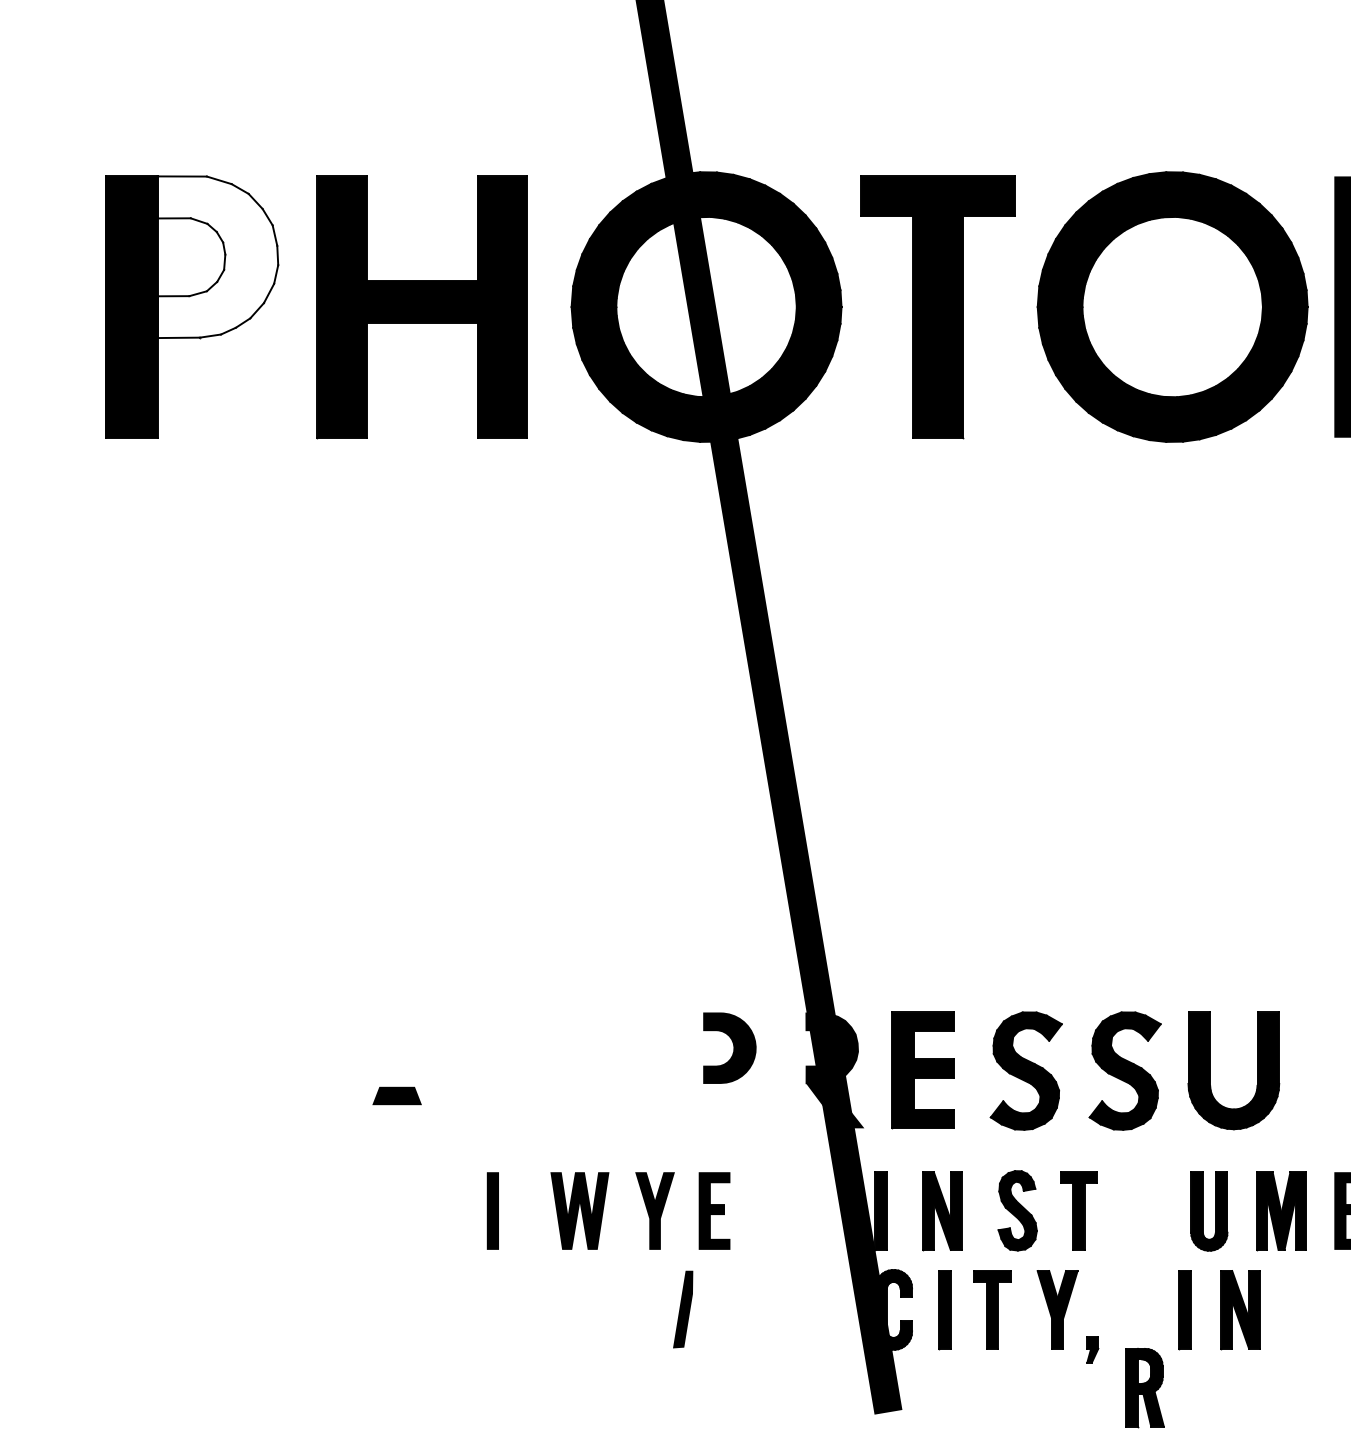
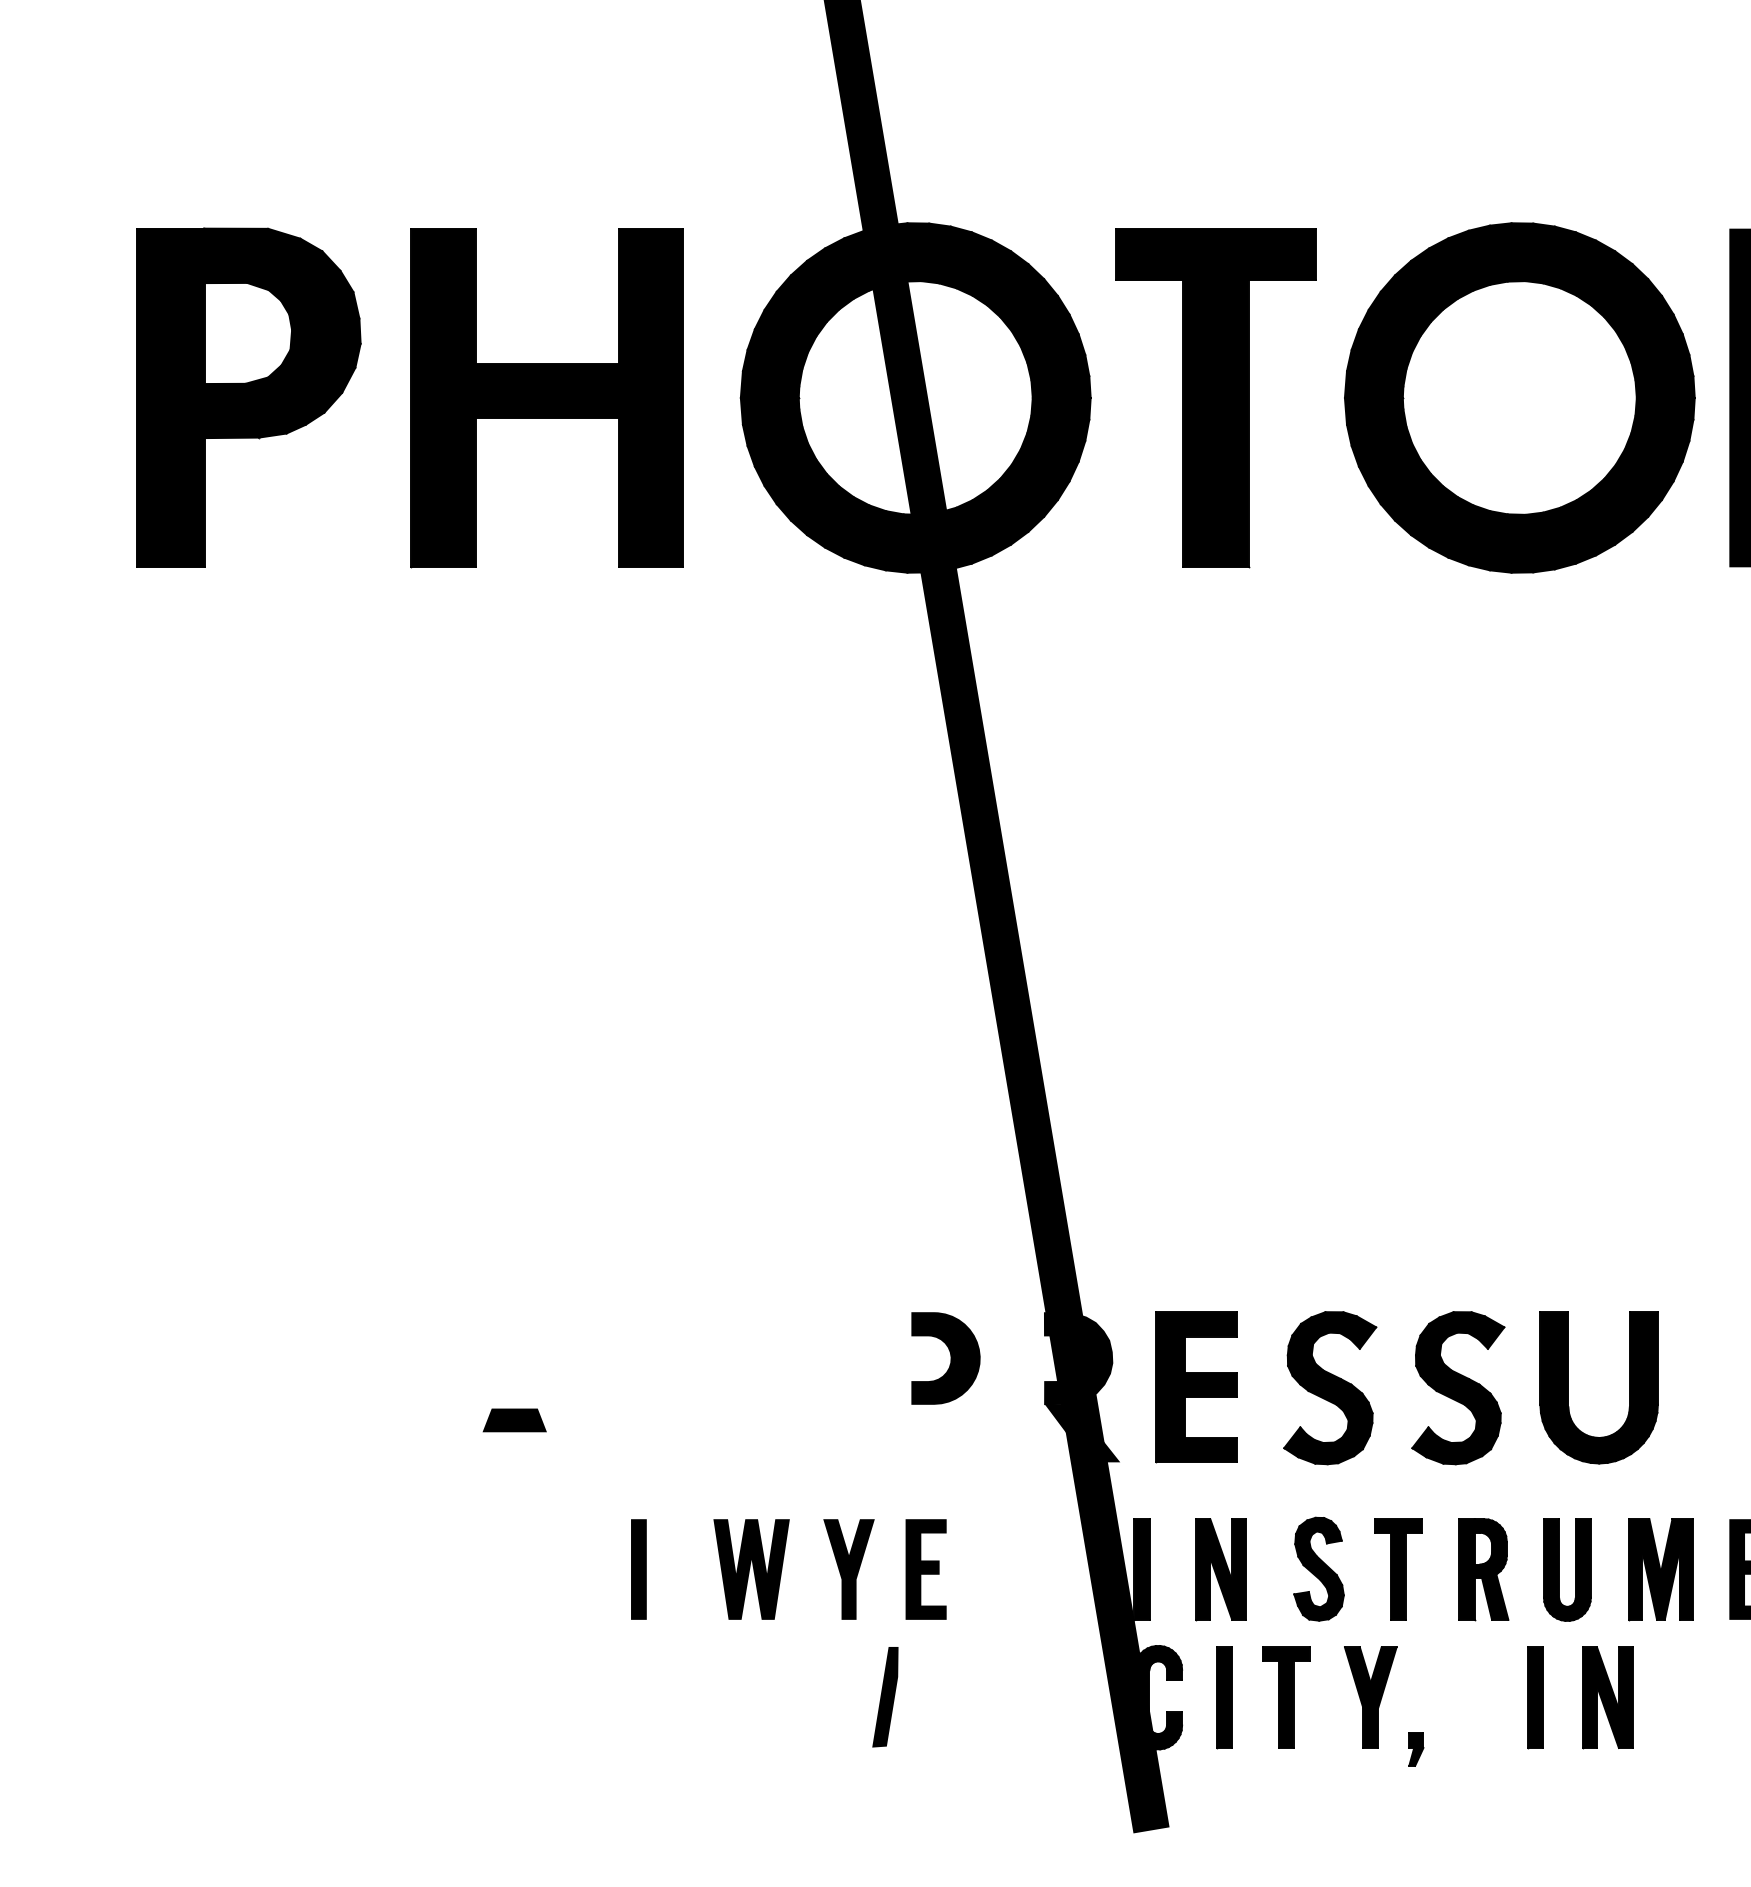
fill: (217, 257) -> (282, 333), added
part: (1144, 1387) -> (1483, 1569), moved

